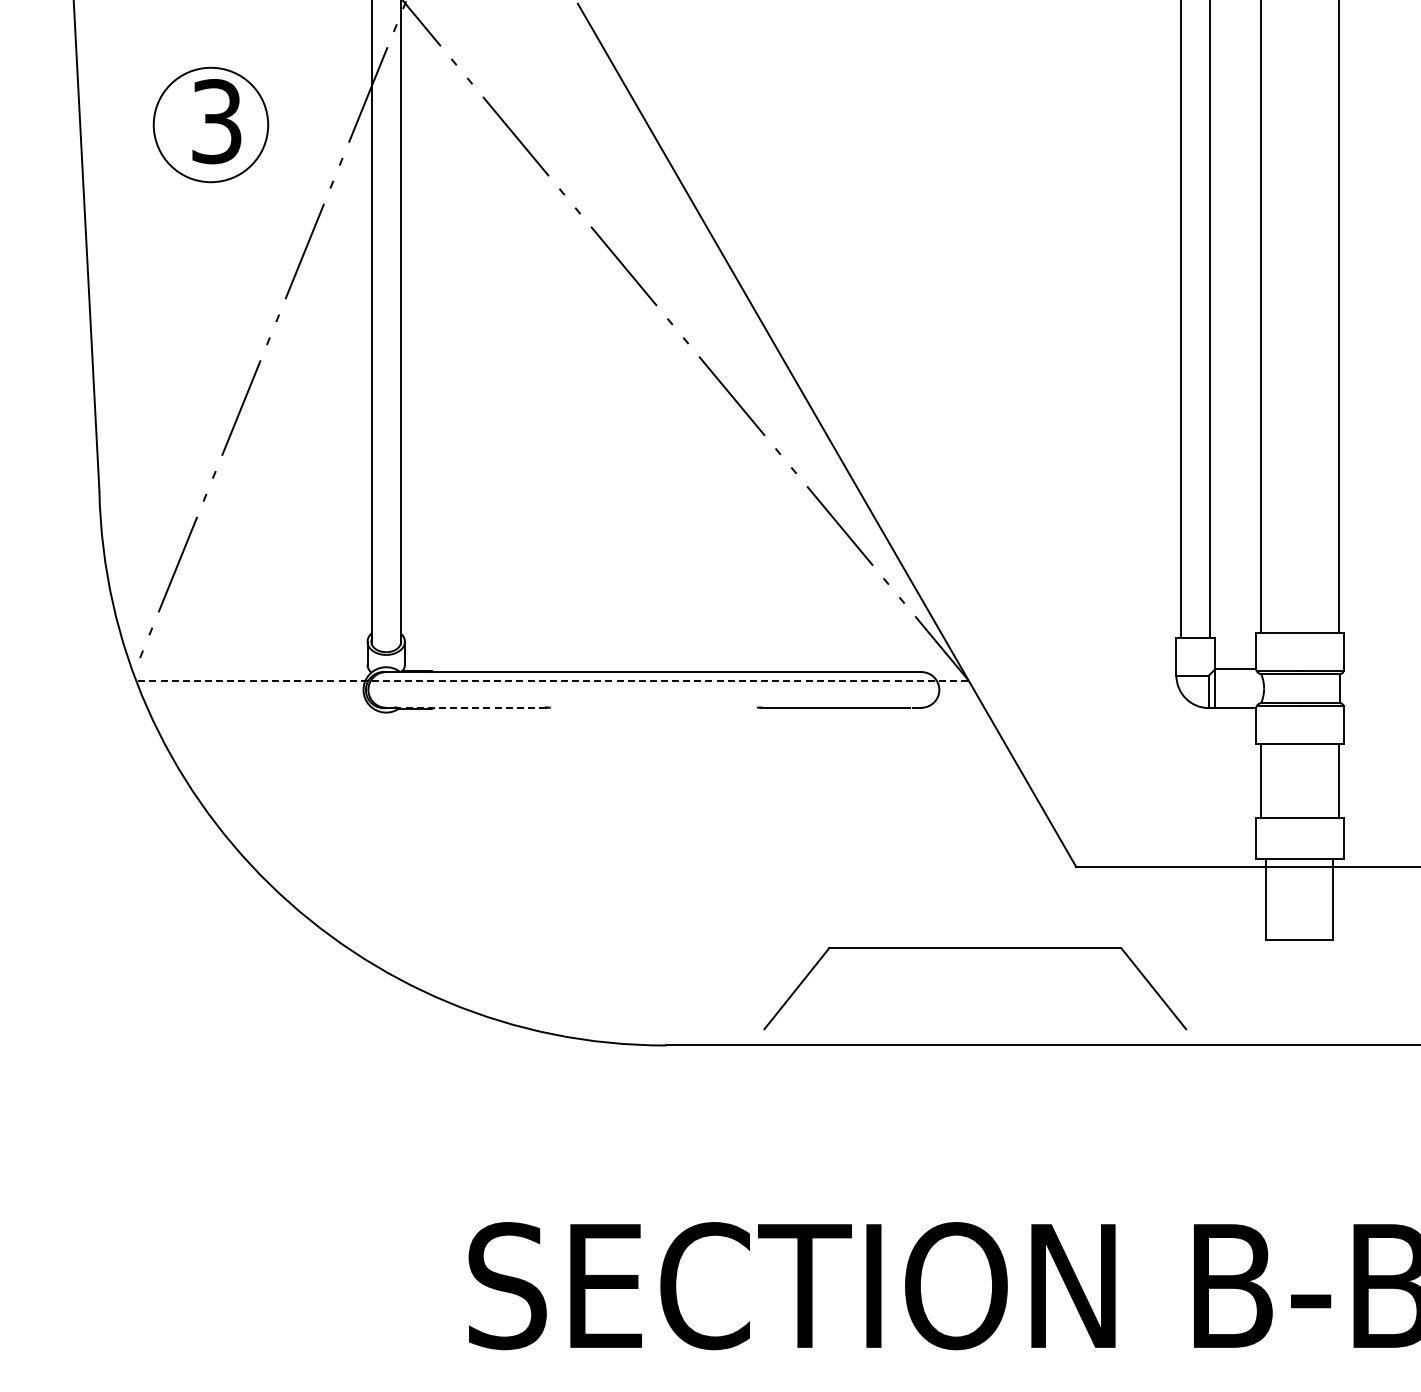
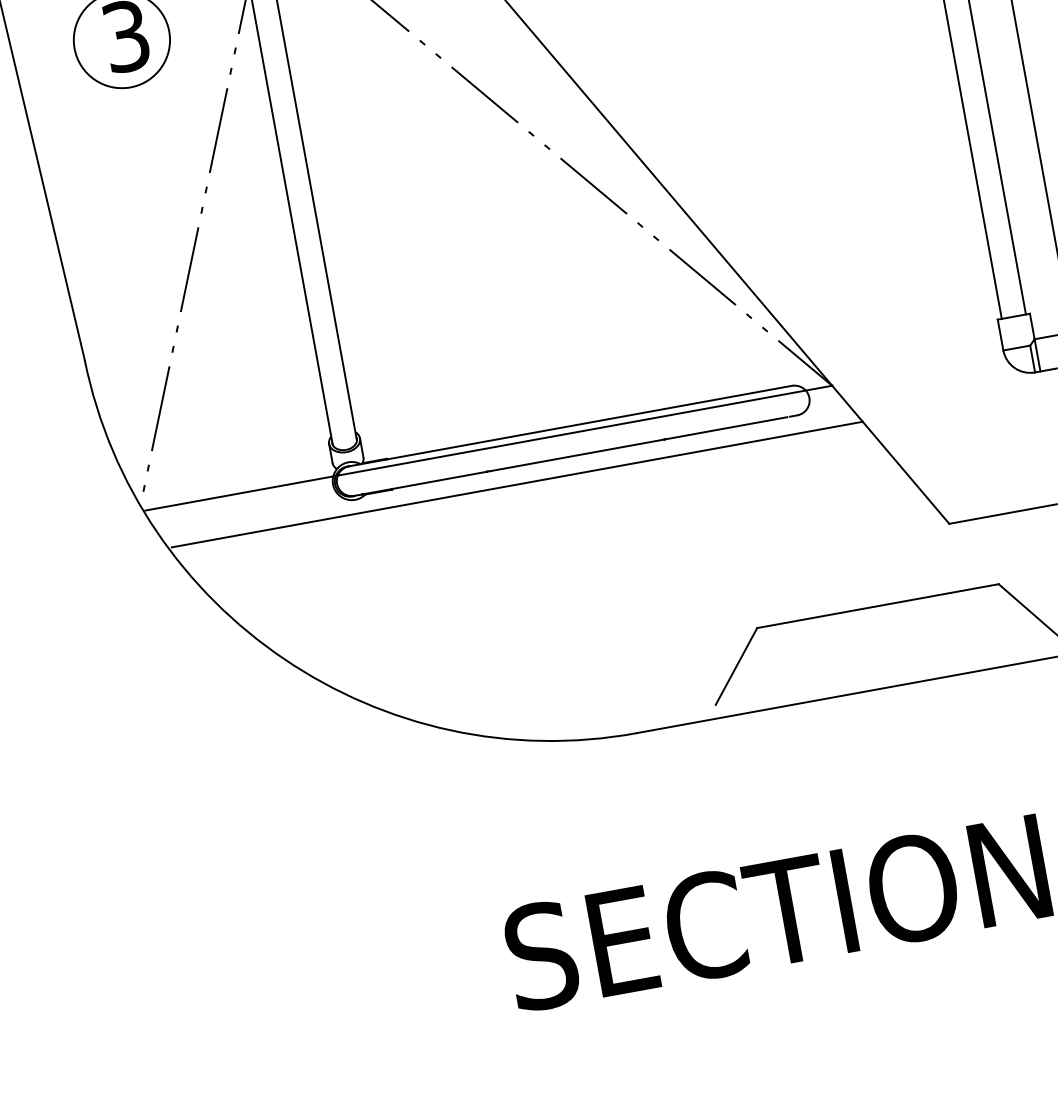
line: (554, 680) -> (489, 447), dashed -> solid
line: (472, 707) -> (425, 482), dashed -> solid
line: (653, 707) -> (575, 455), added
line: (578, 729) -> (516, 484), added

